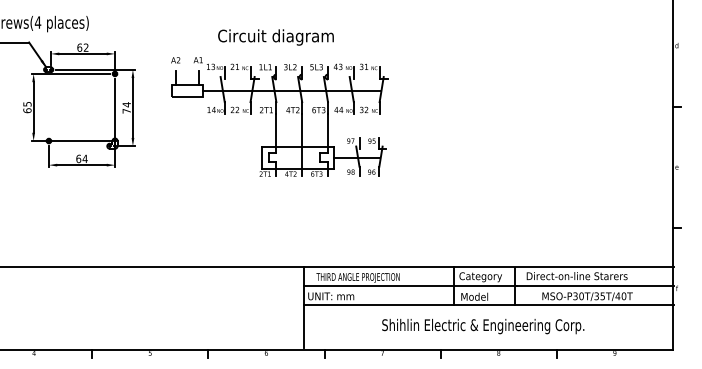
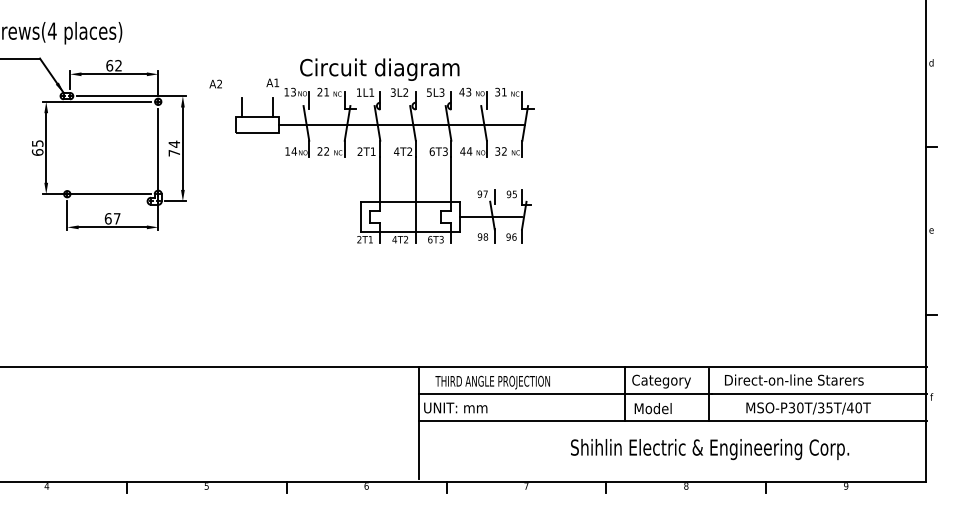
text: (275, 37) -> (379, 69), moved
text: (175, 59) -> (215, 83), moved
text: (84, 158) -> (116, 218), 64 -> 67
text: (483, 326) -> (710, 449), moved

